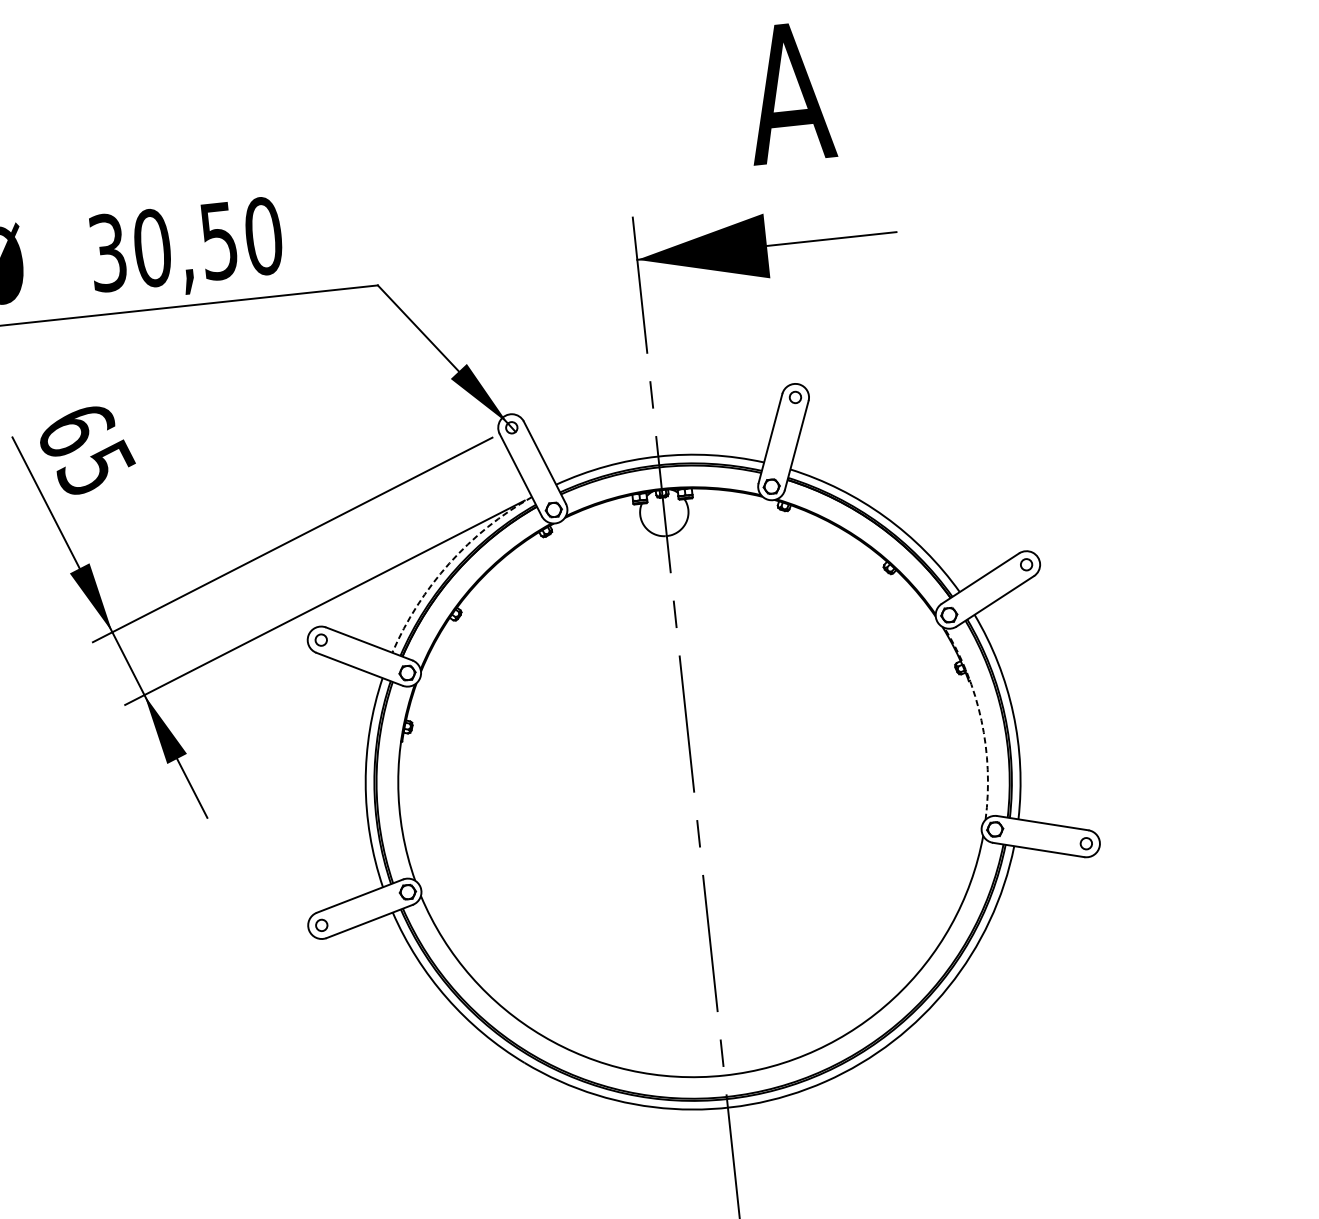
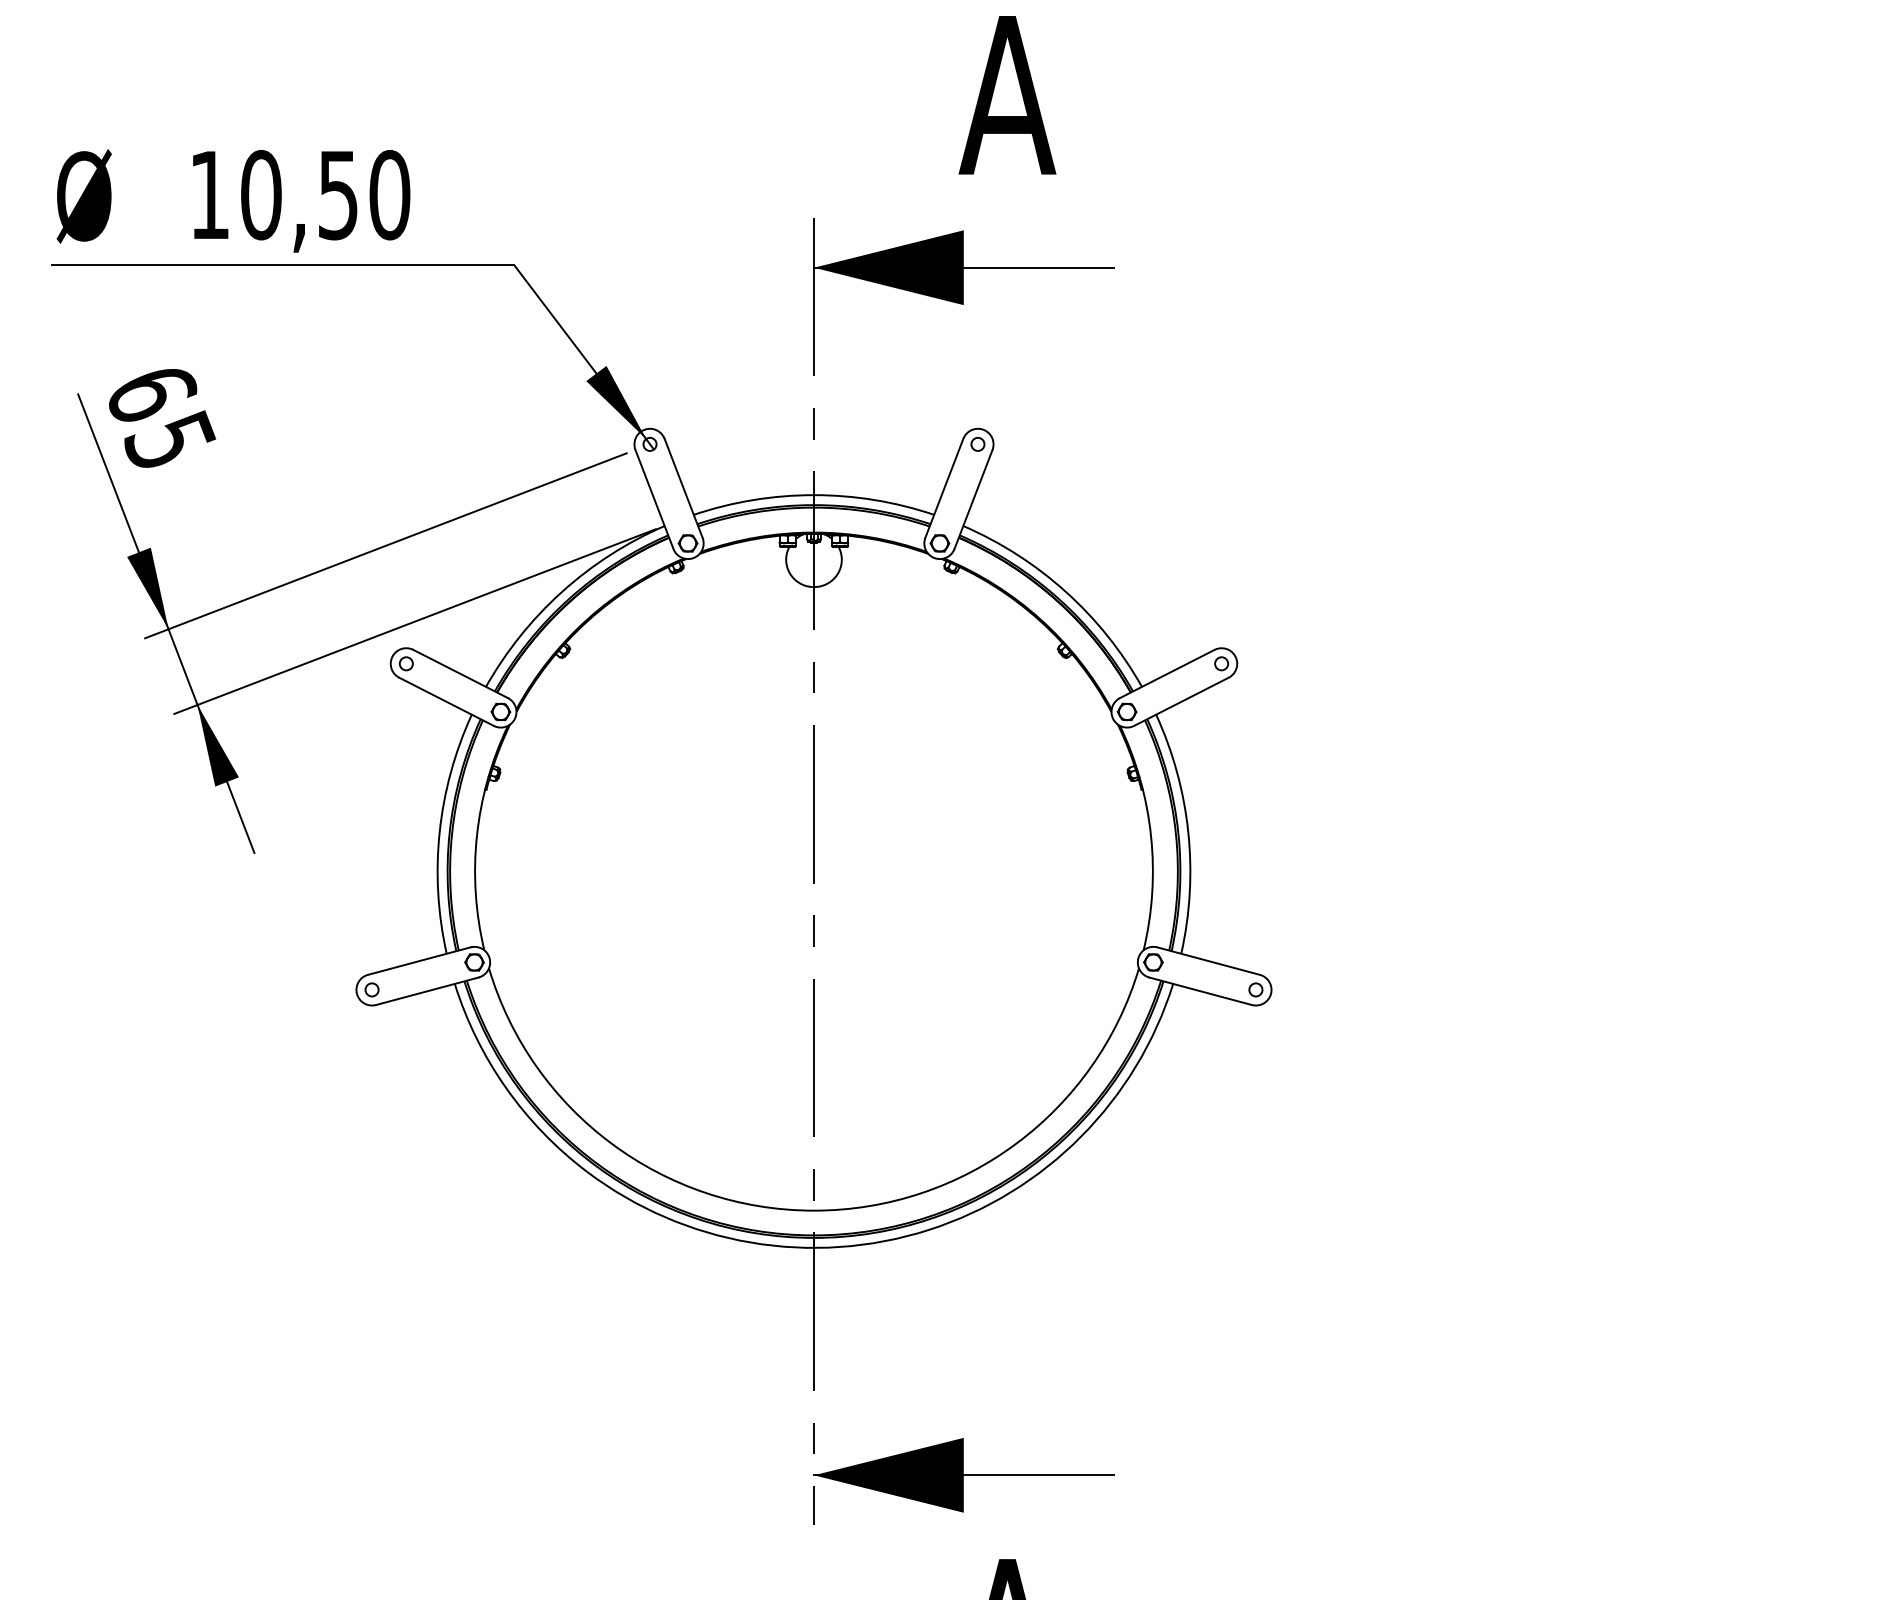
text: (107, 252) -> (209, 194), 30,50 -> 10,50
arc: (449, 563) -> (562, 591), dashed -> solid
arc: (981, 720) -> (1151, 836), dashed -> solid

